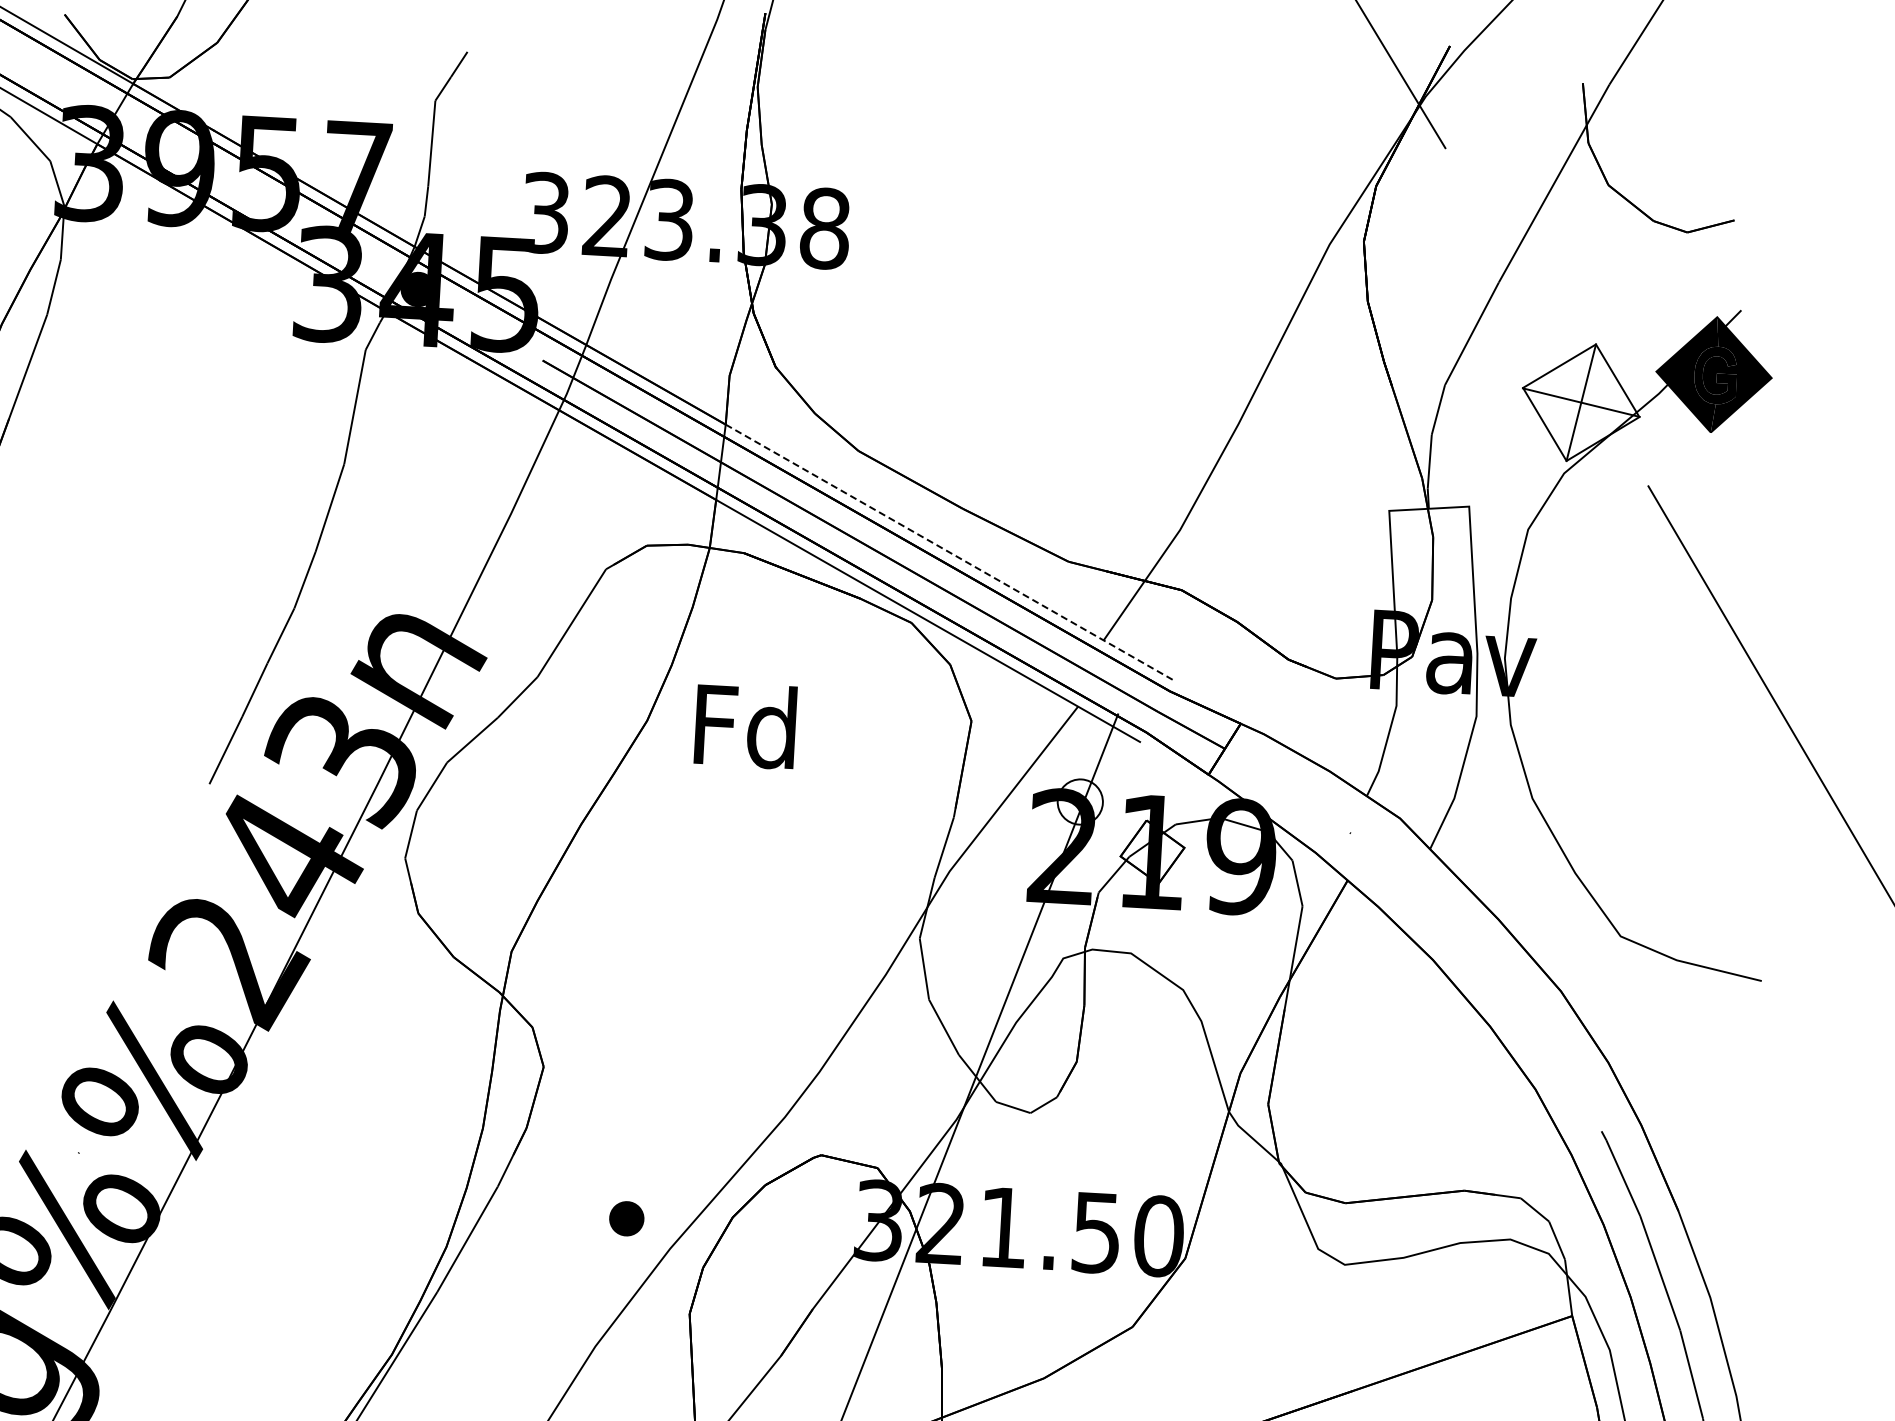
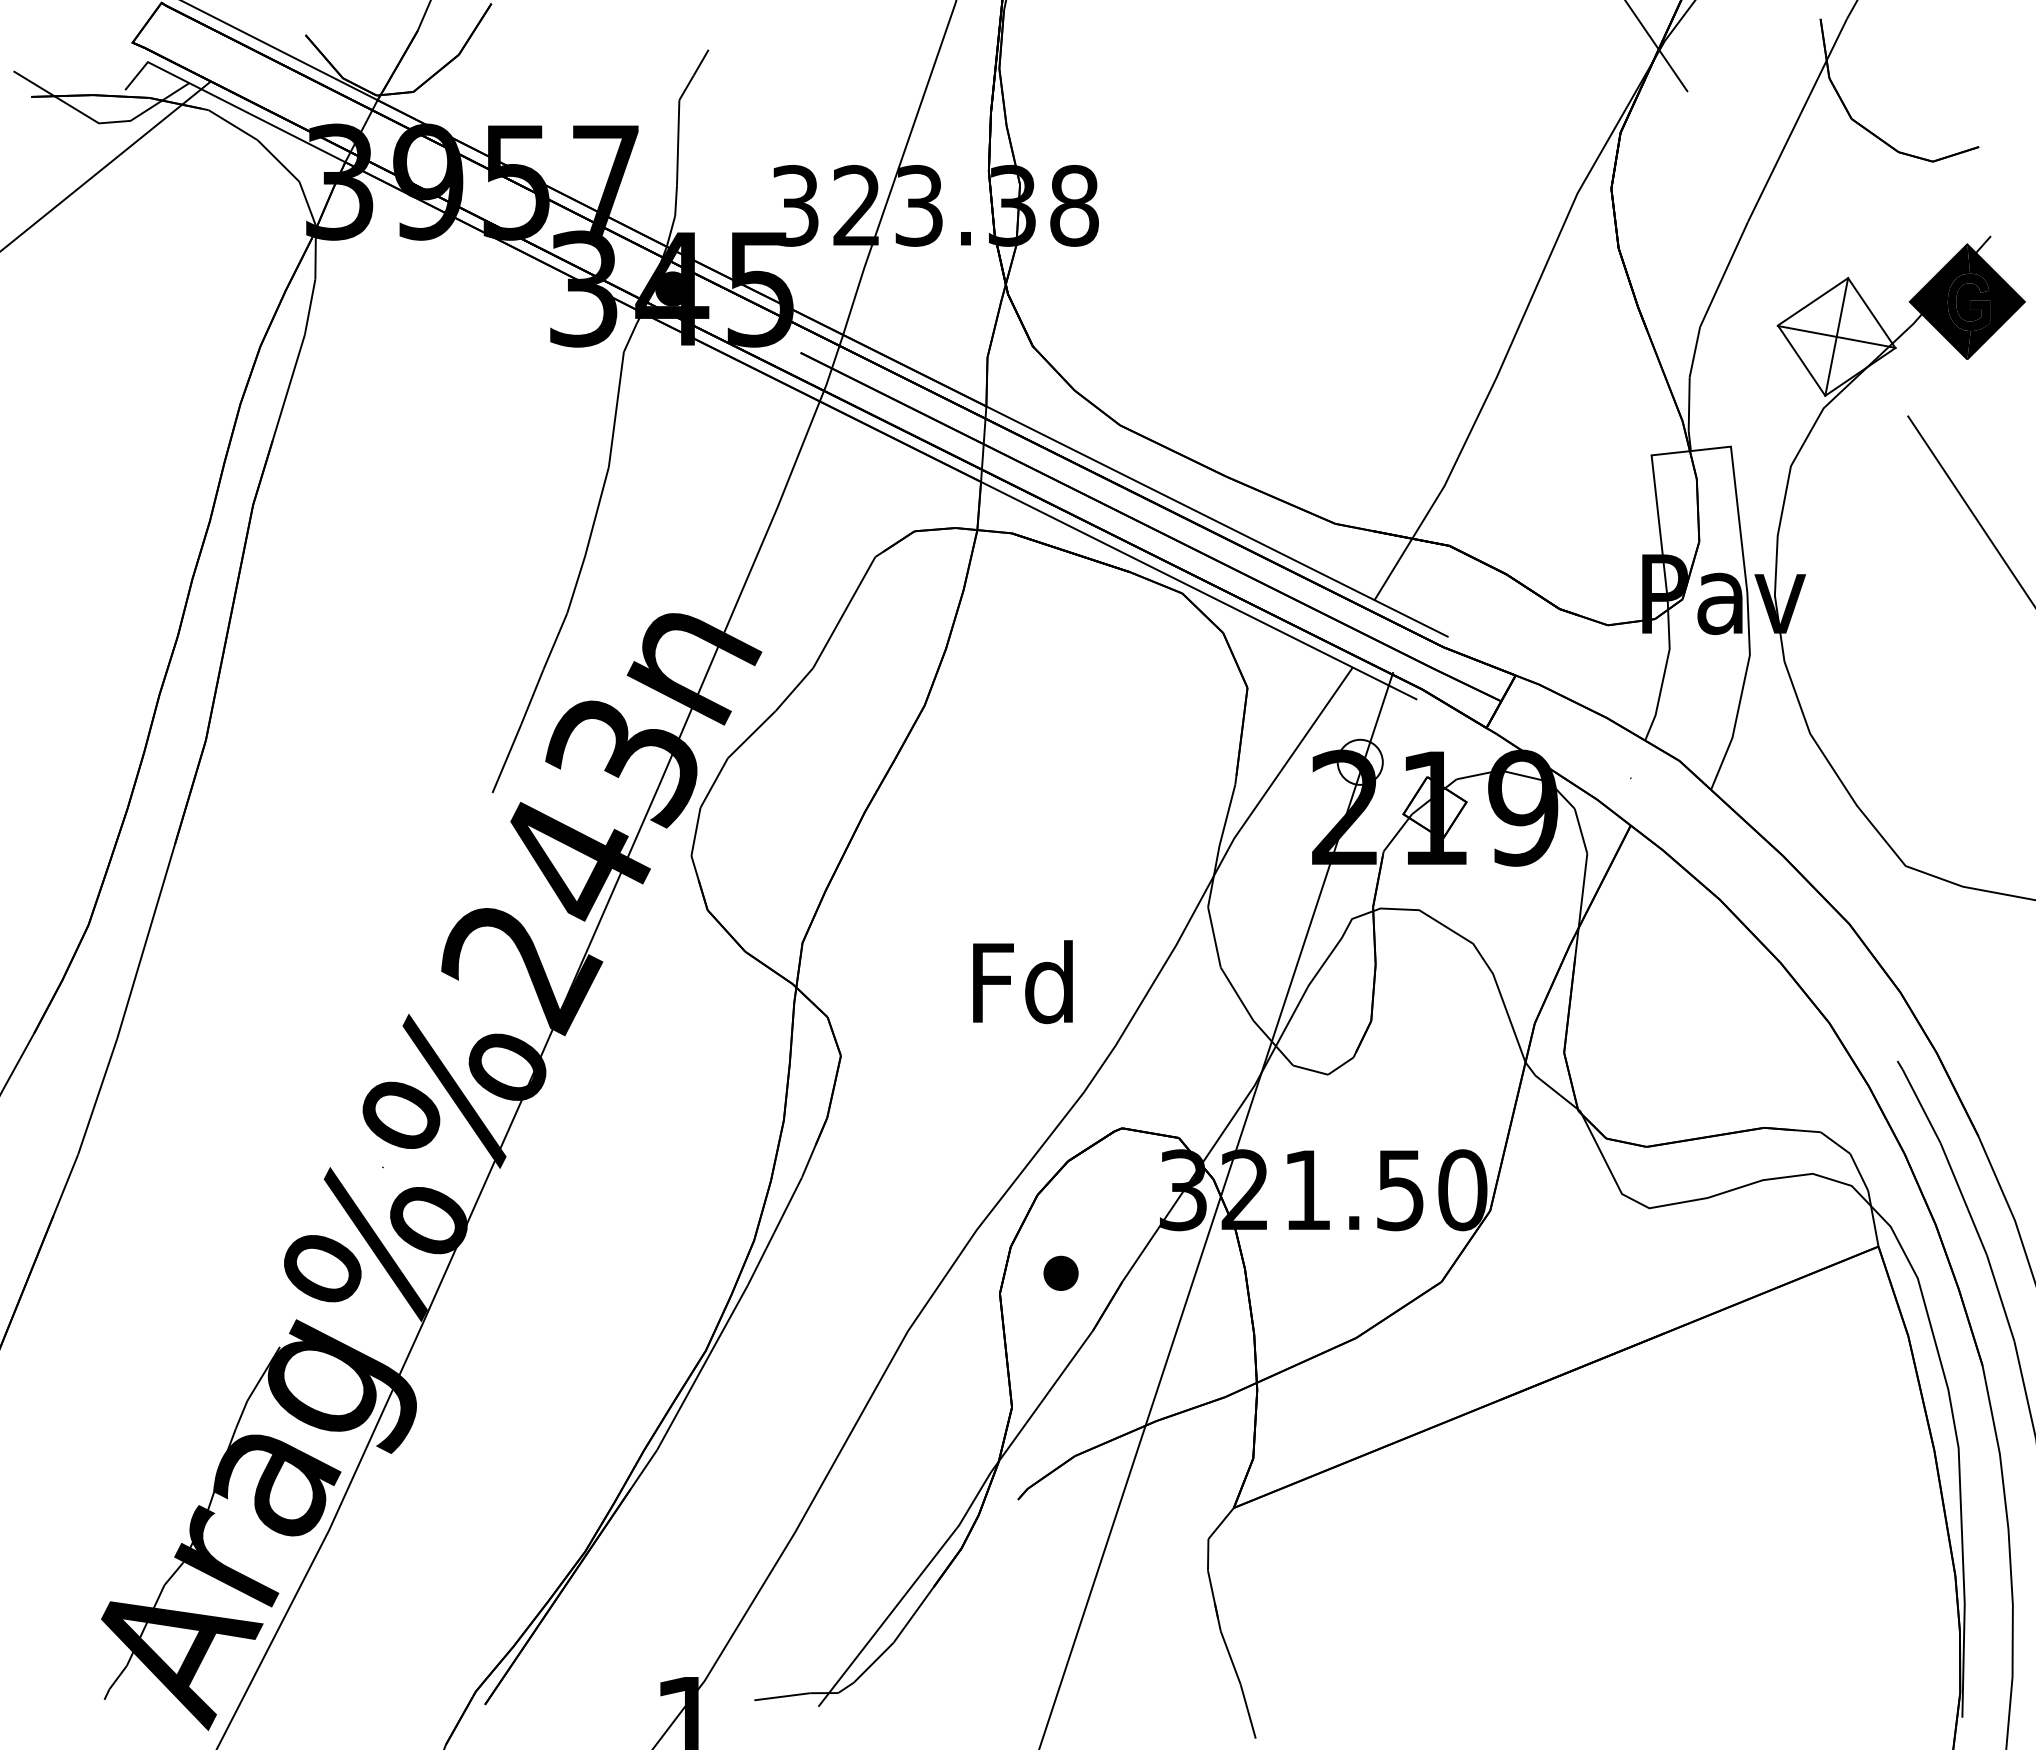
line: (950, 552) -> (1217, 521), dashed -> solid
text: (745, 726) -> (1022, 982), moved
part: (626, 1217) -> (1060, 1272), moved

